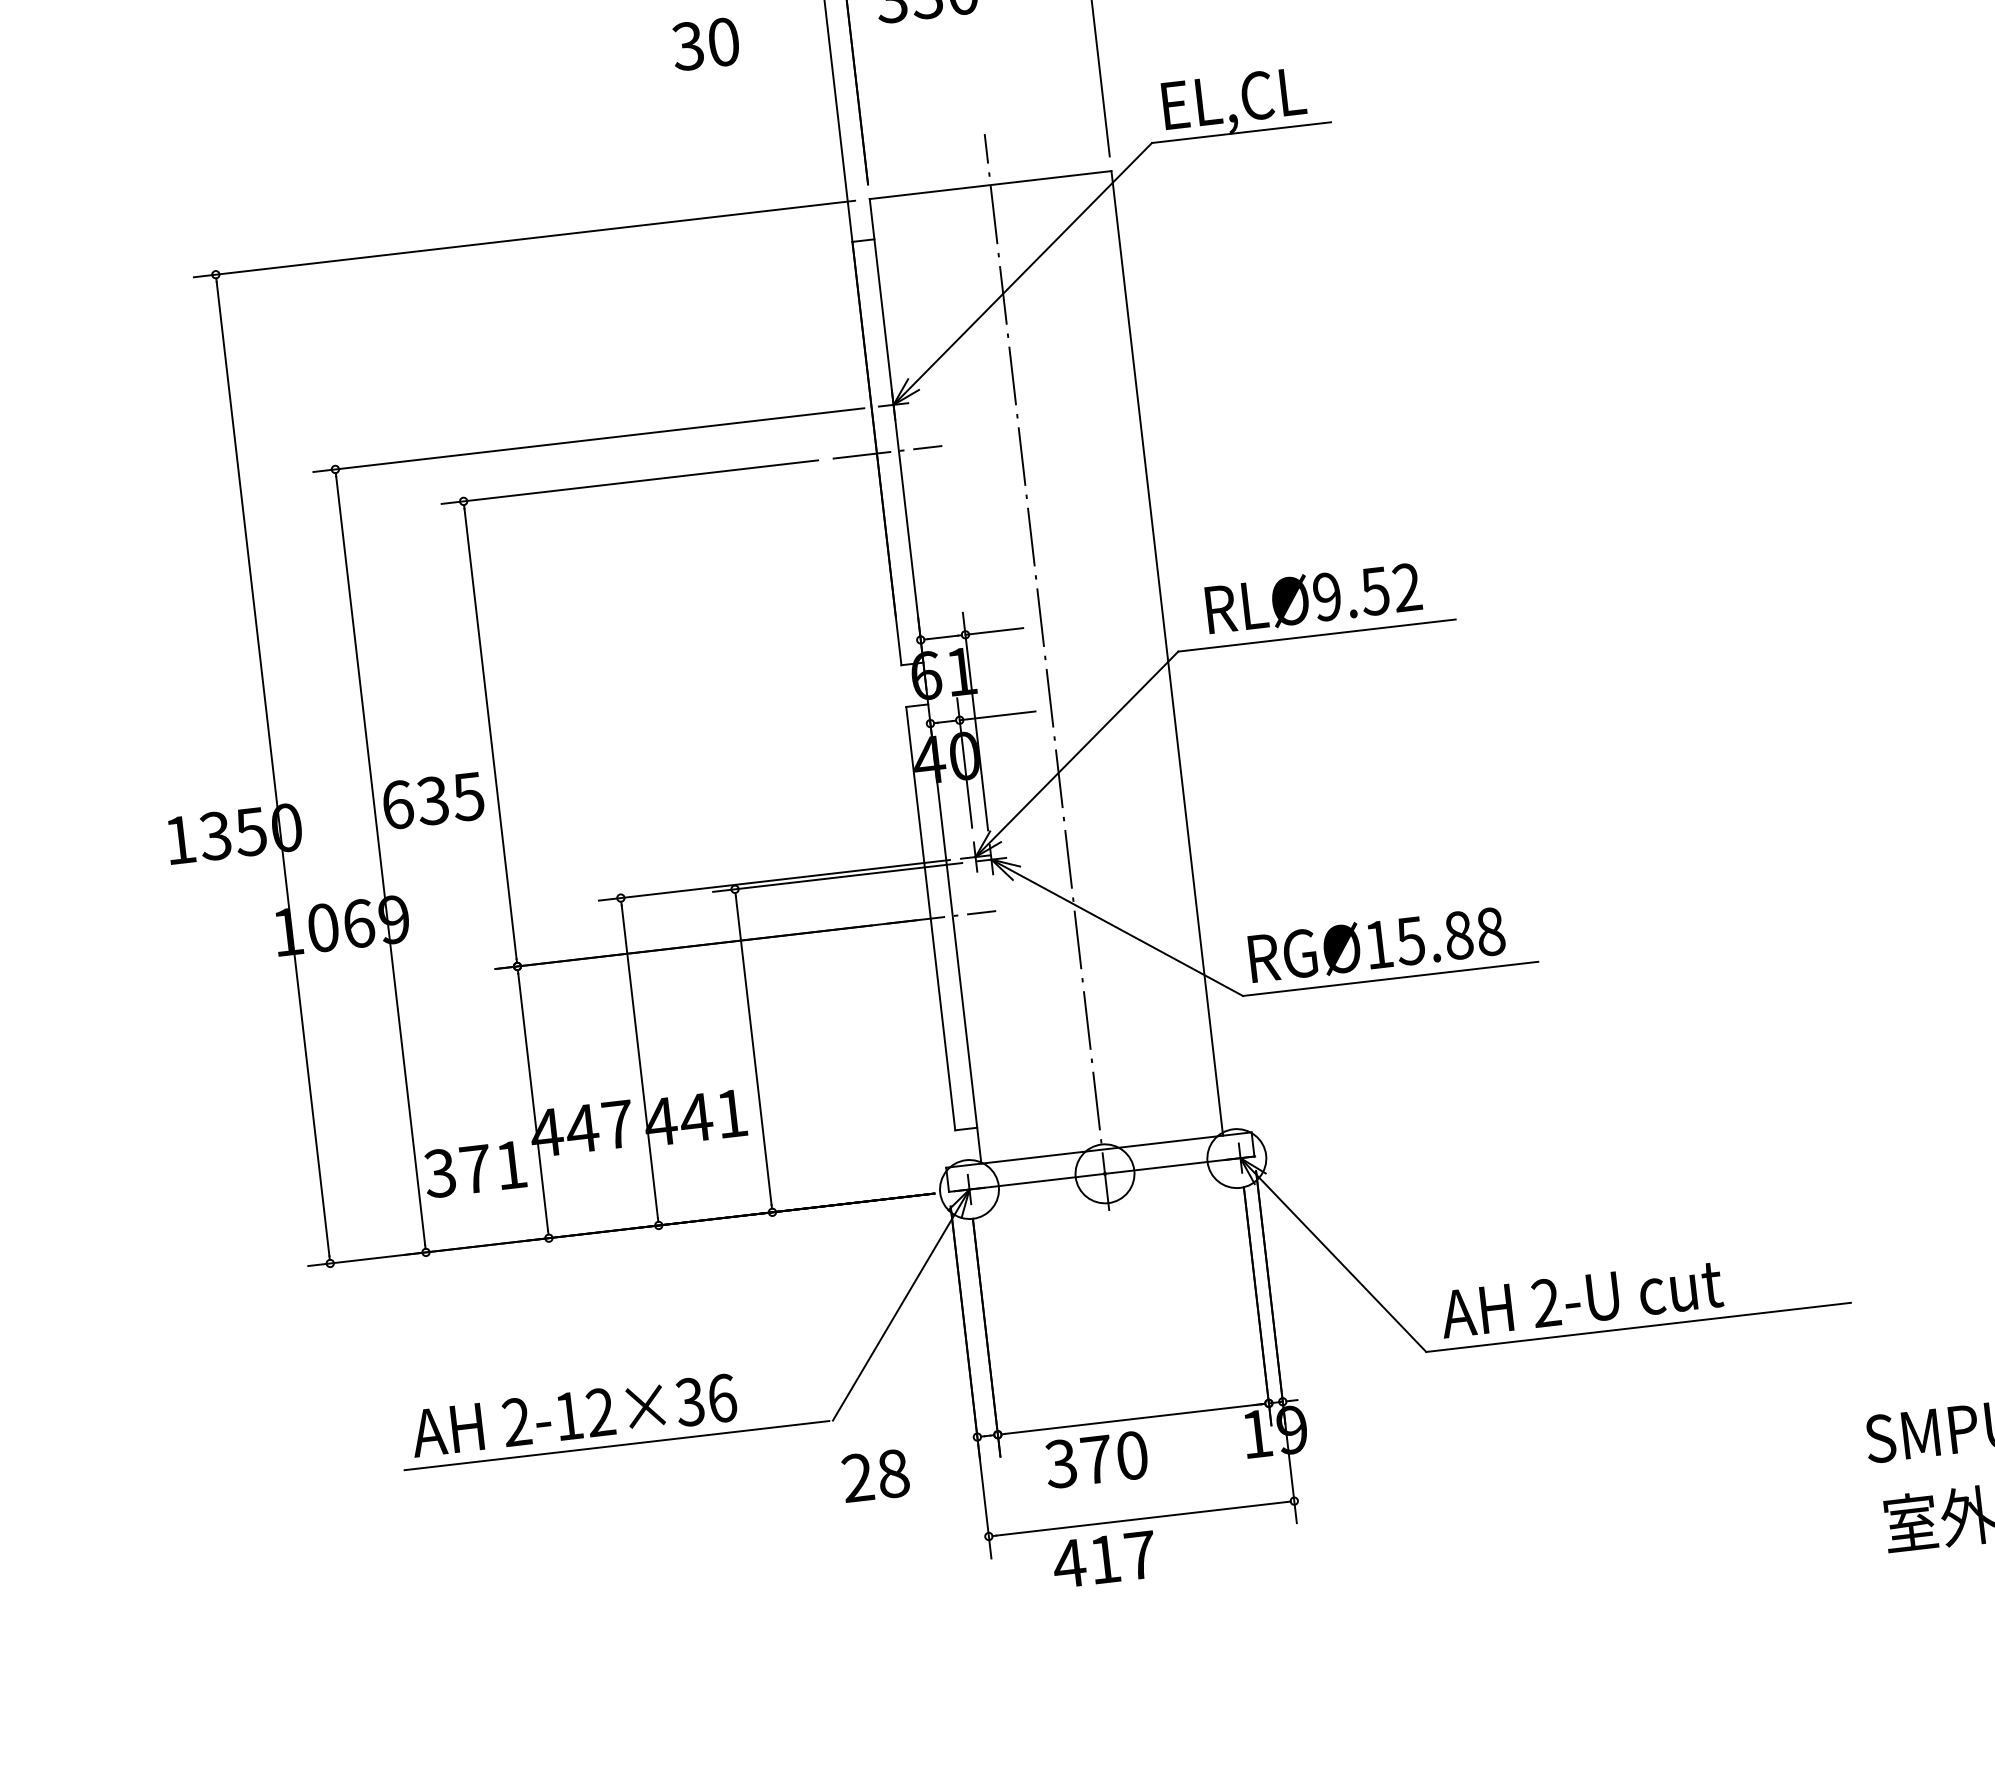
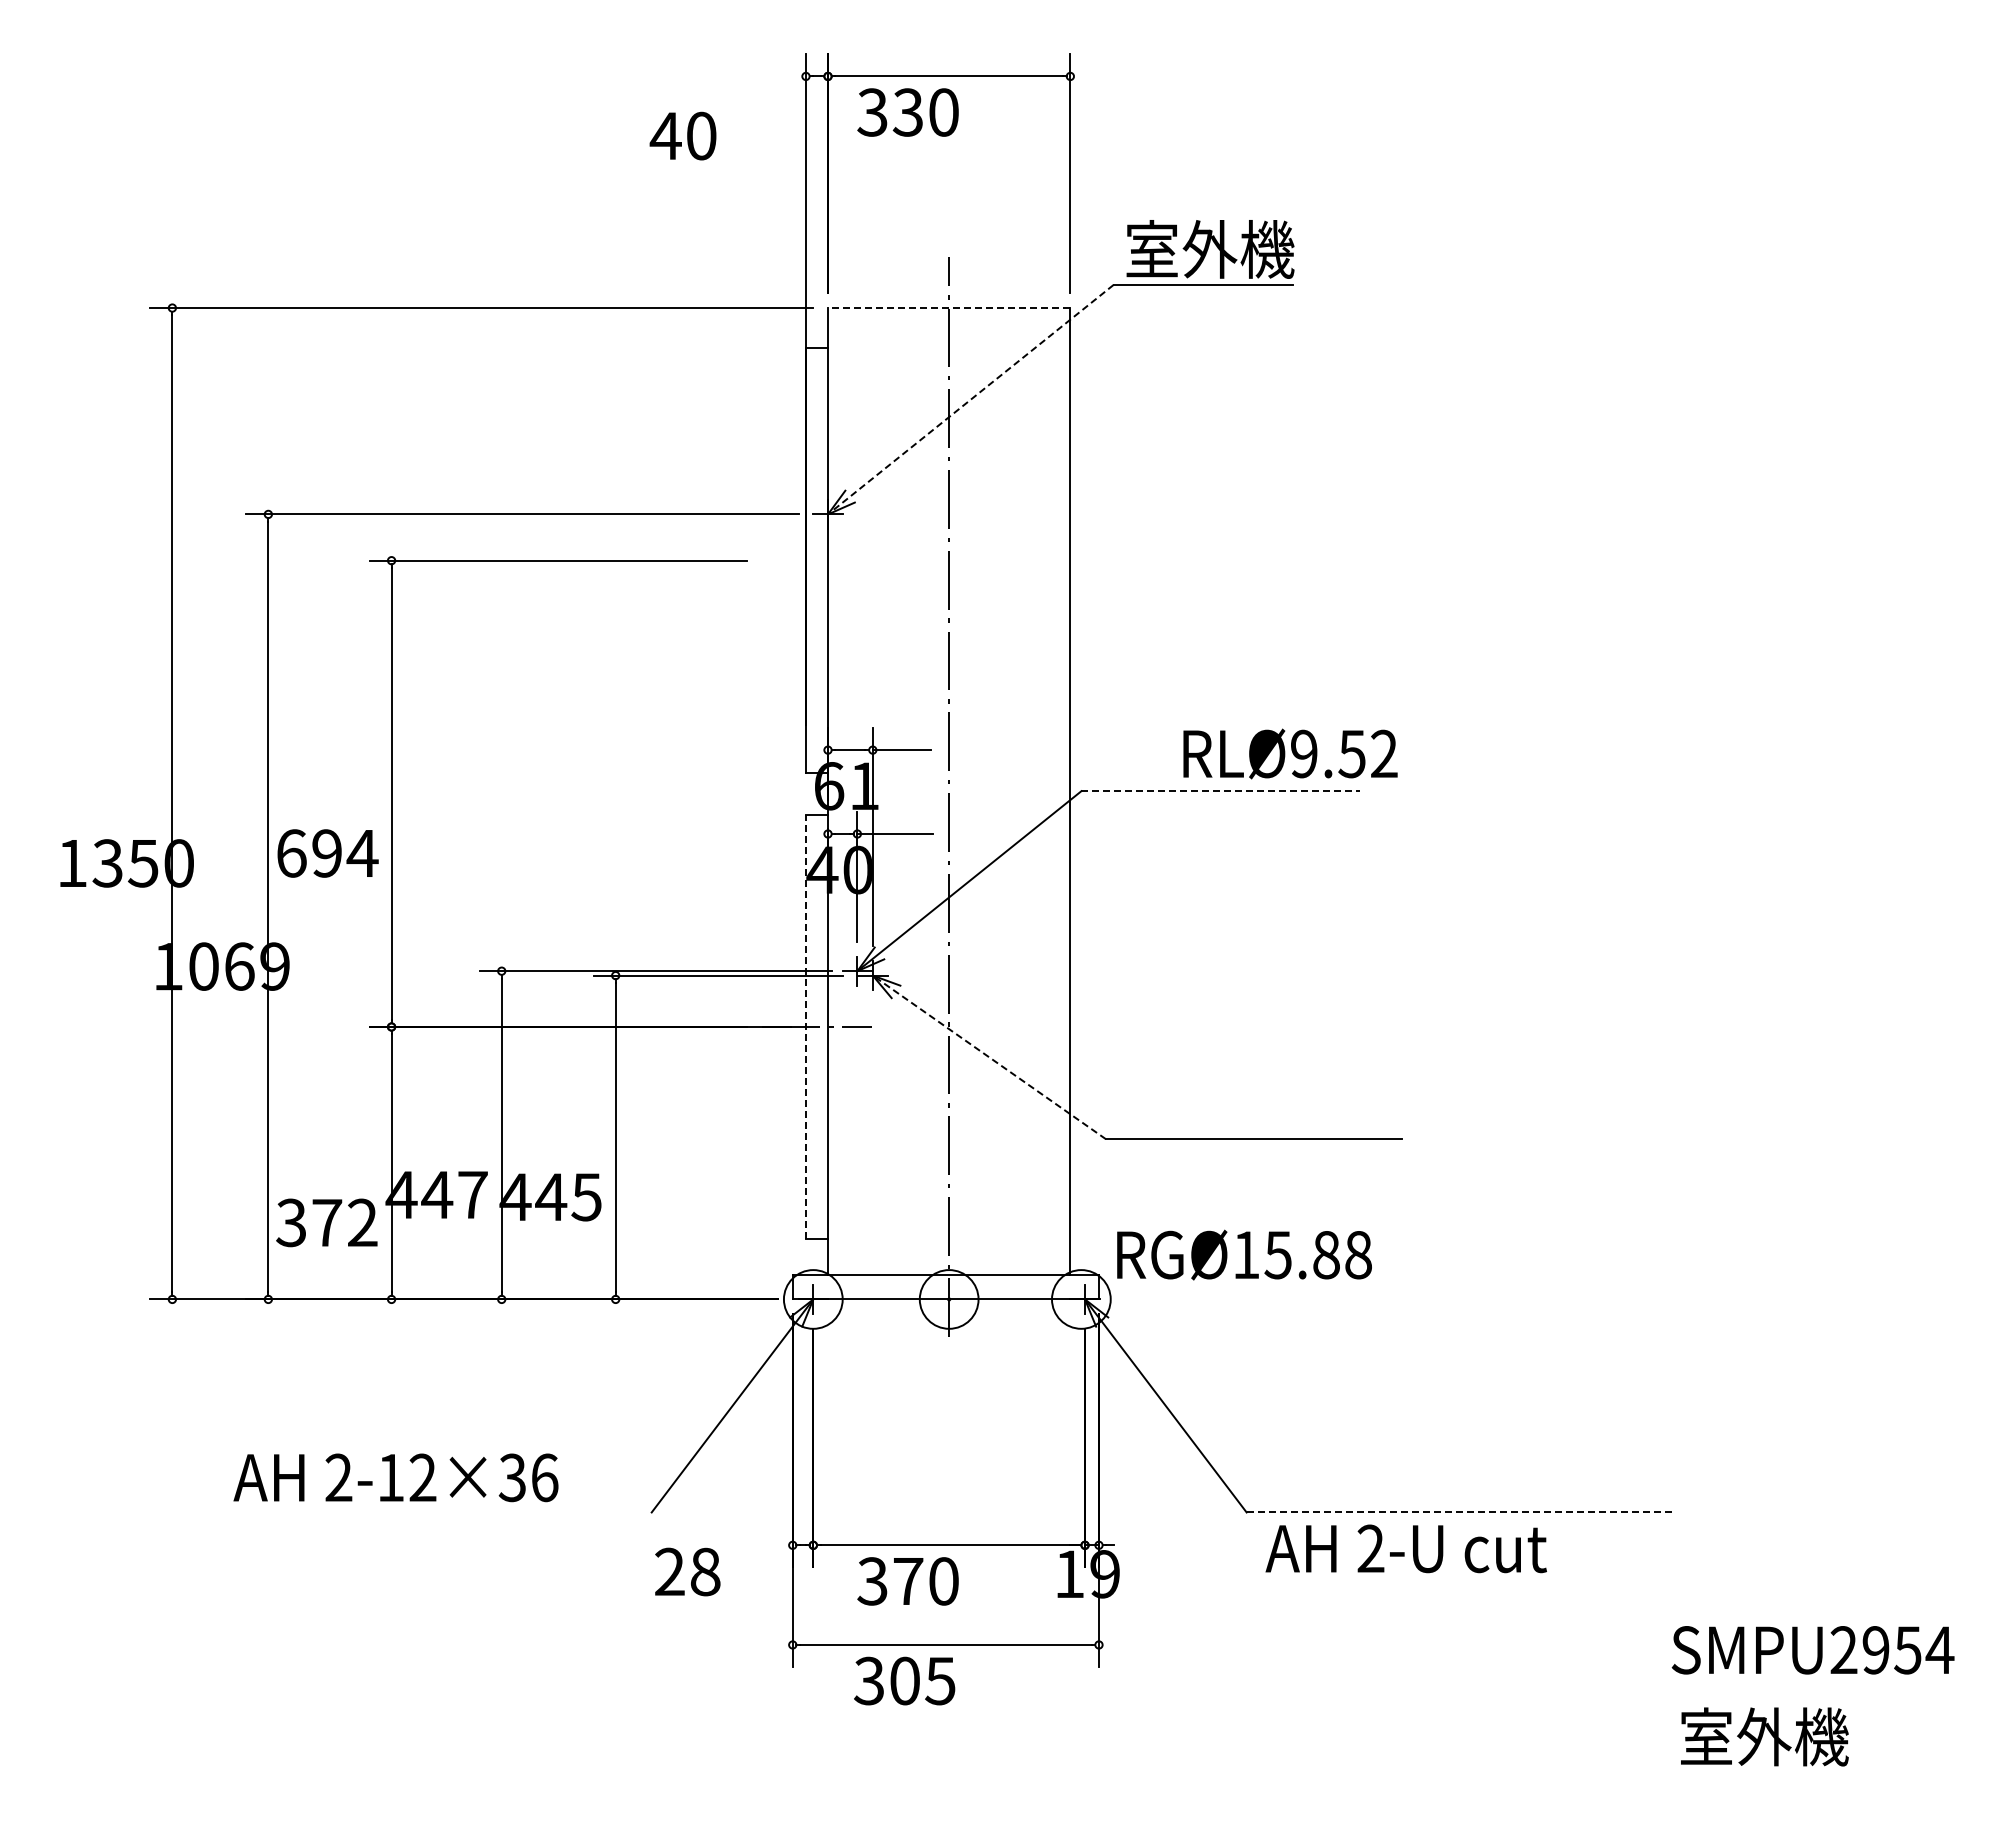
text: (687, 45) -> (665, 135), 30 -> 40
text: (1244, 98) -> (1210, 251), EL,CL -> 室外機
line: (989, 185) -> (948, 308), solid -> dashed
line: (1022, 273) -> (970, 399), solid -> dashed
line: (887, 452) -> (816, 560), removed
text: (1313, 597) -> (1290, 753), moved
line: (1317, 635) -> (1221, 791), solid -> dashed
text: (450, 798) -> (344, 853), 635 -> 694
line: (930, 918) -> (805, 1026), solid -> dashed
line: (1117, 927) -> (989, 1057), solid -> dashed
text: (1376, 944) -> (1244, 1254), moved
text: (731, 1114) -> (586, 1197), 441 -> 445
text: (511, 1164) -> (362, 1222), 371 -> 372
text: (1580, 1298) -> (1405, 1548), moved
line: (1638, 1327) -> (1459, 1512), solid -> dashed
line: (617, 1445) -> (435, 1512), removed
text: (1104, 1559) -> (904, 1680), 417 -> 305

